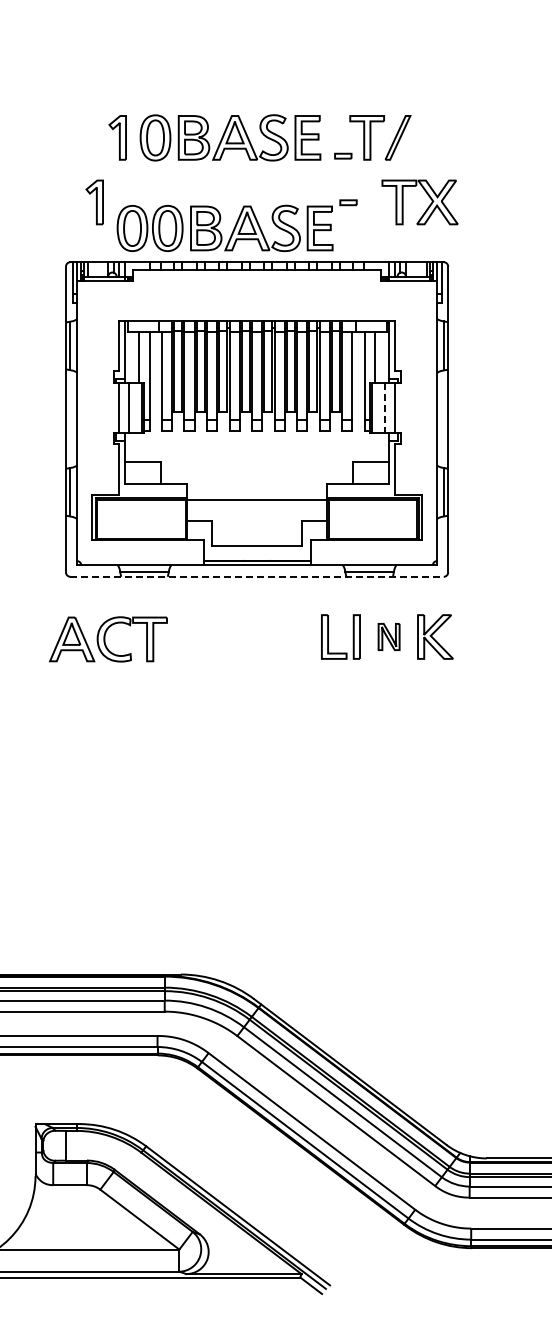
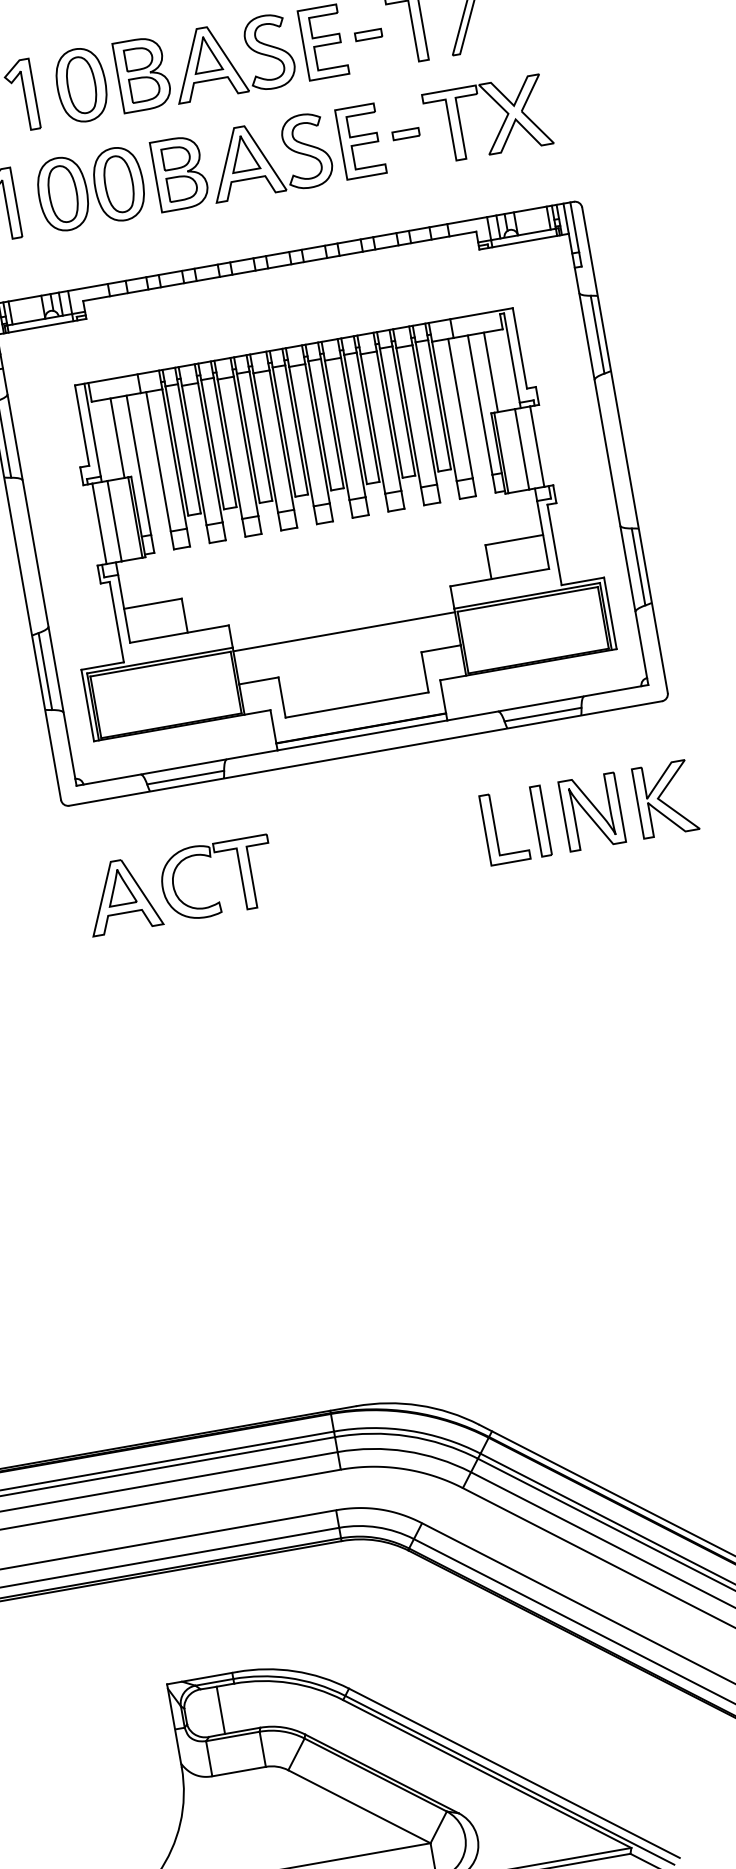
part: (343, 155) -> (368, 33), moved
part: (427, 207) -> (501, 125), moved
part: (224, 227) -> (208, 166), moved
line: (385, 408) -> (522, 450), dashed -> solid
line: (257, 576) -> (366, 752), dashed -> solid
part: (388, 636) -> (590, 811), size x1.67
part: (108, 639) -> (180, 885), moved

